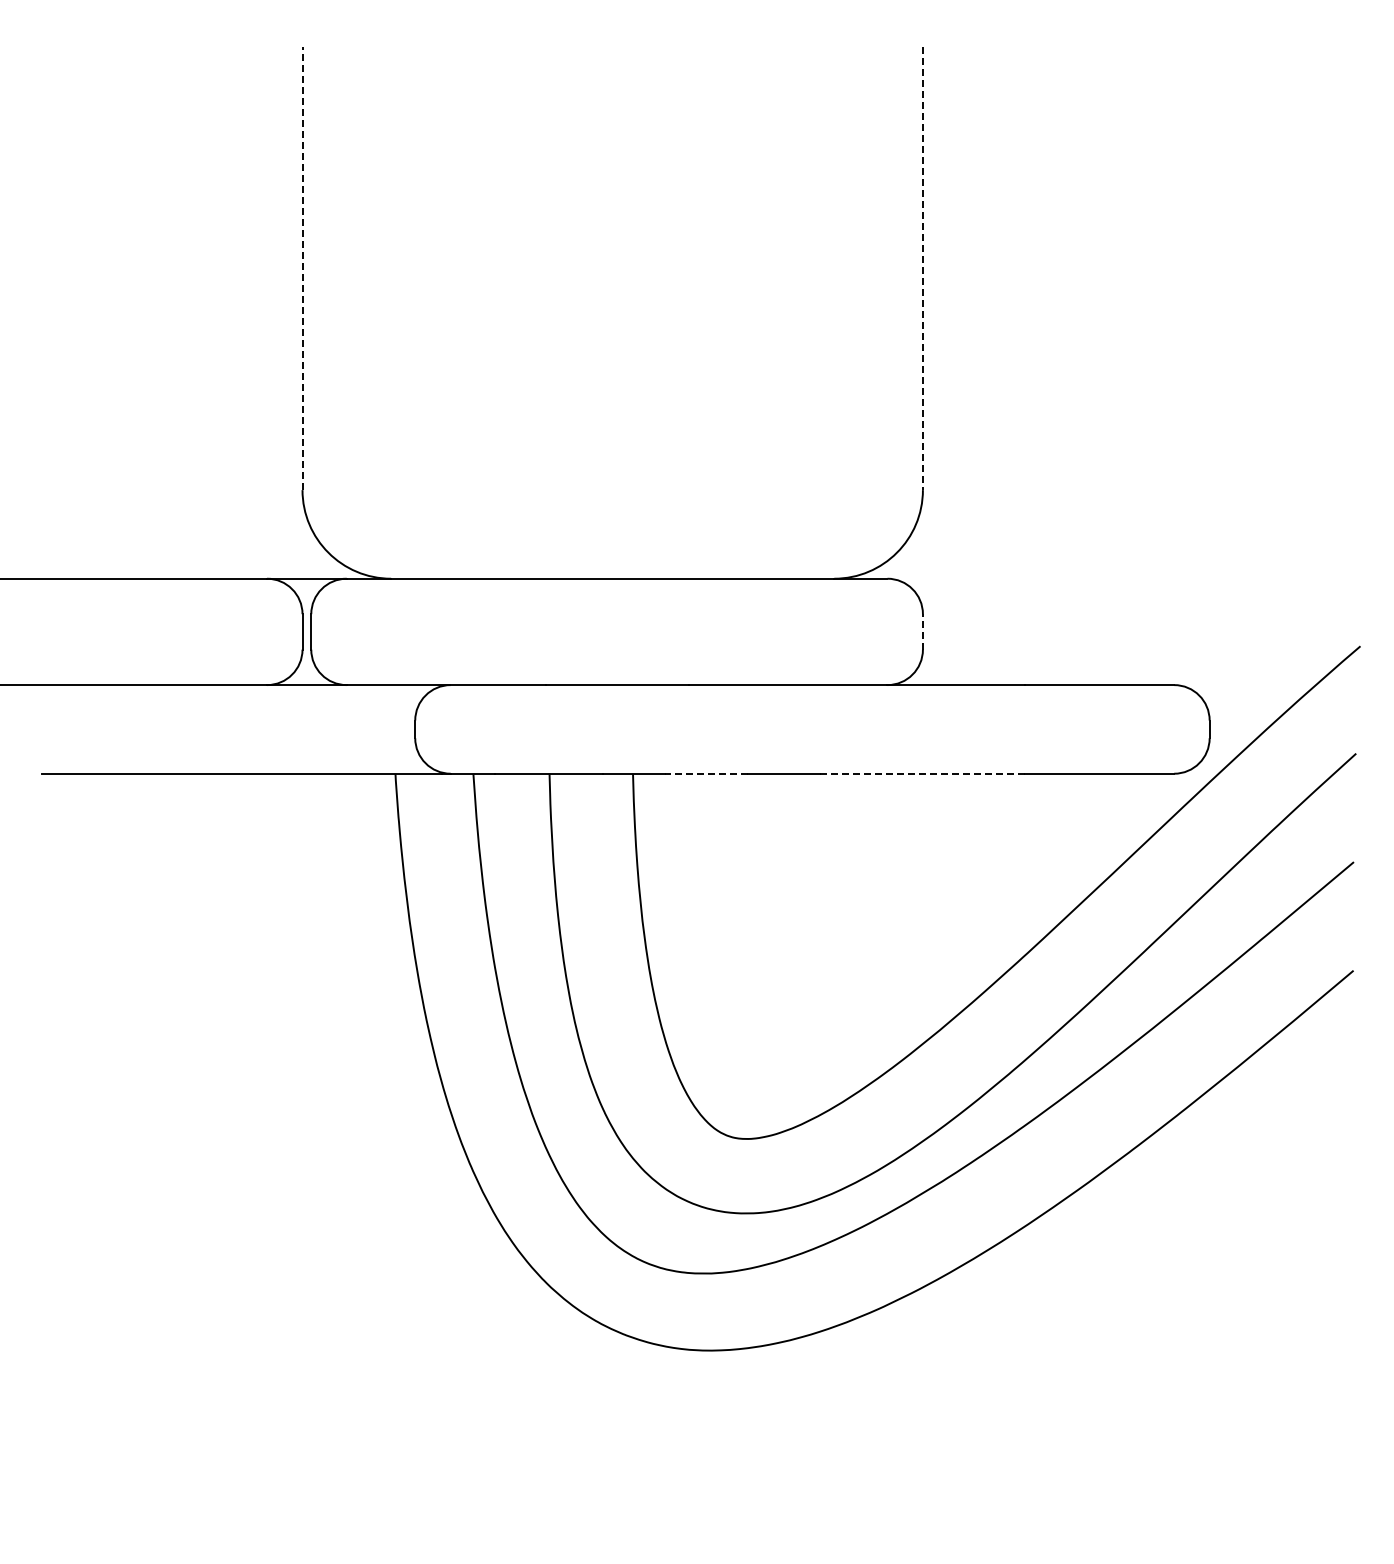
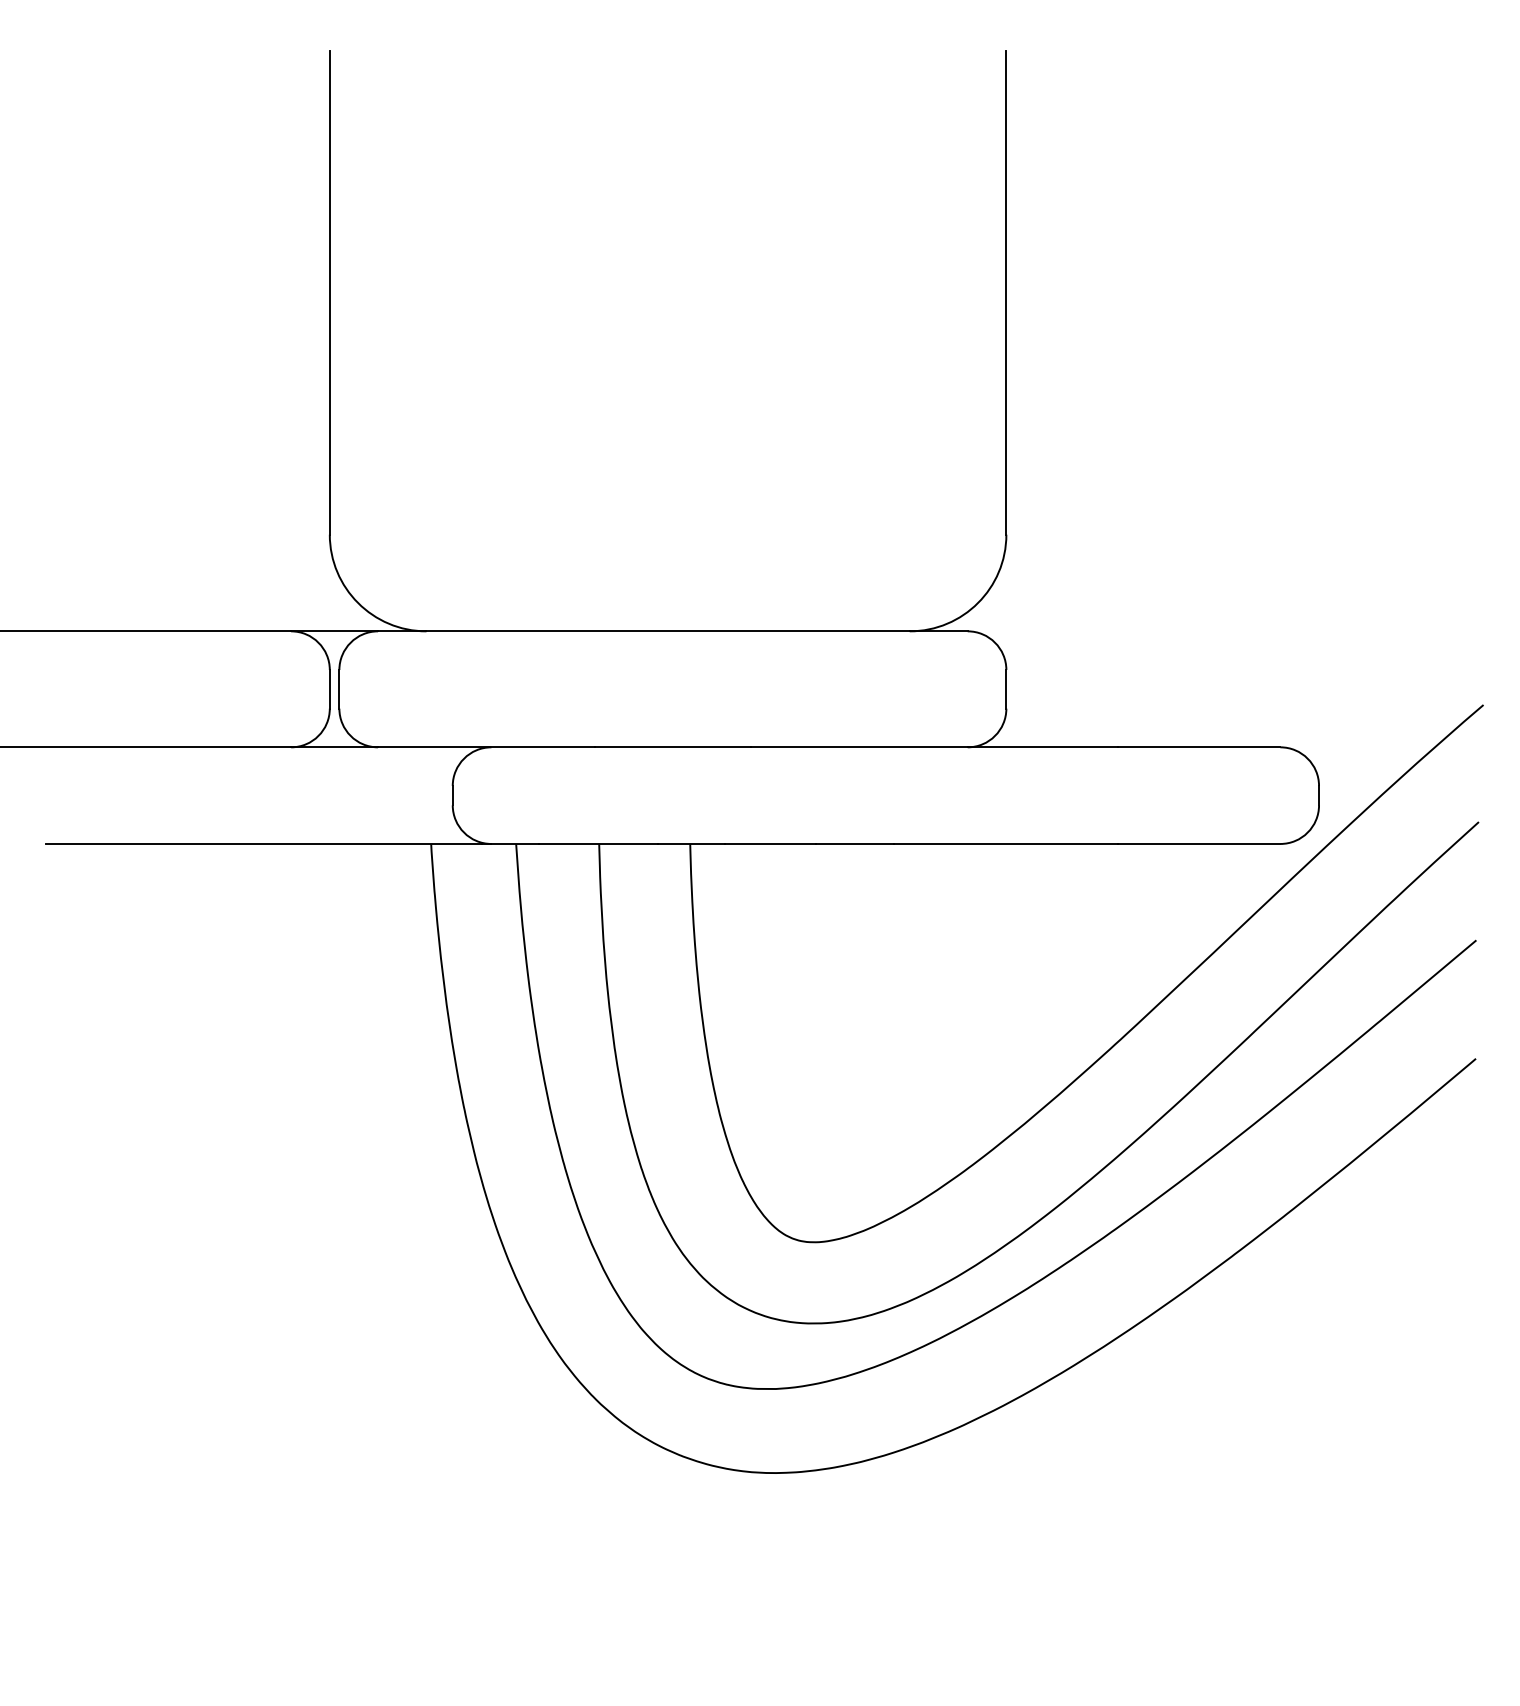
line: (302, 268) -> (329, 293), dashed -> solid
line: (922, 268) -> (1005, 293), dashed -> solid
line: (922, 631) -> (1005, 688), dashed -> solid
line: (705, 773) -> (769, 843), dashed -> solid
line: (922, 773) -> (1005, 843), dashed -> solid

